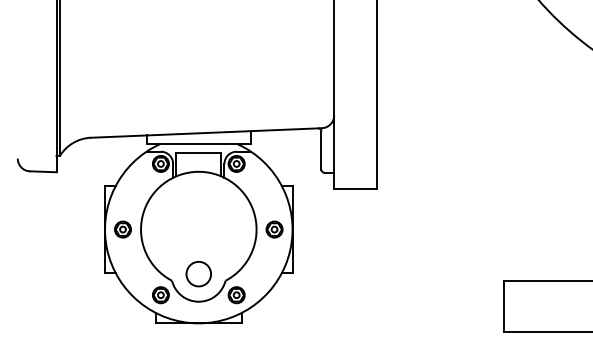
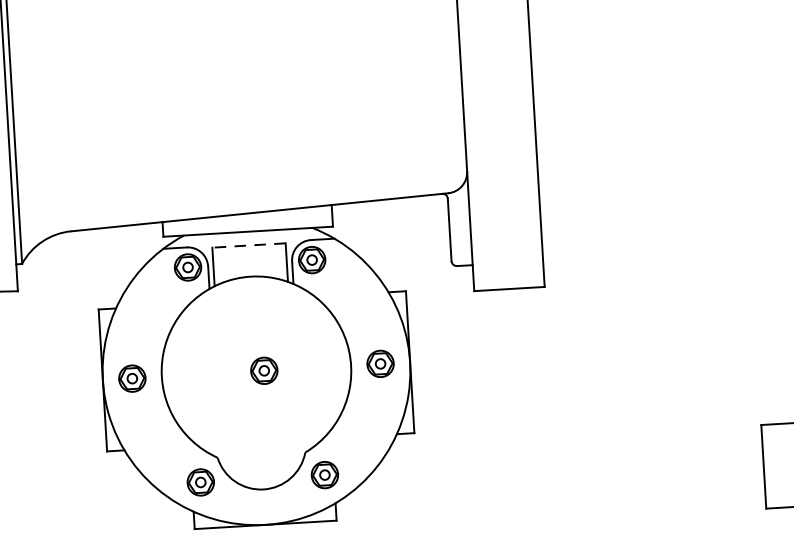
line: (198, 152) -> (248, 245), solid -> dashed
part: (203, 229) -> (264, 370), added
circle: (198, 274) -> (260, 444), removed

